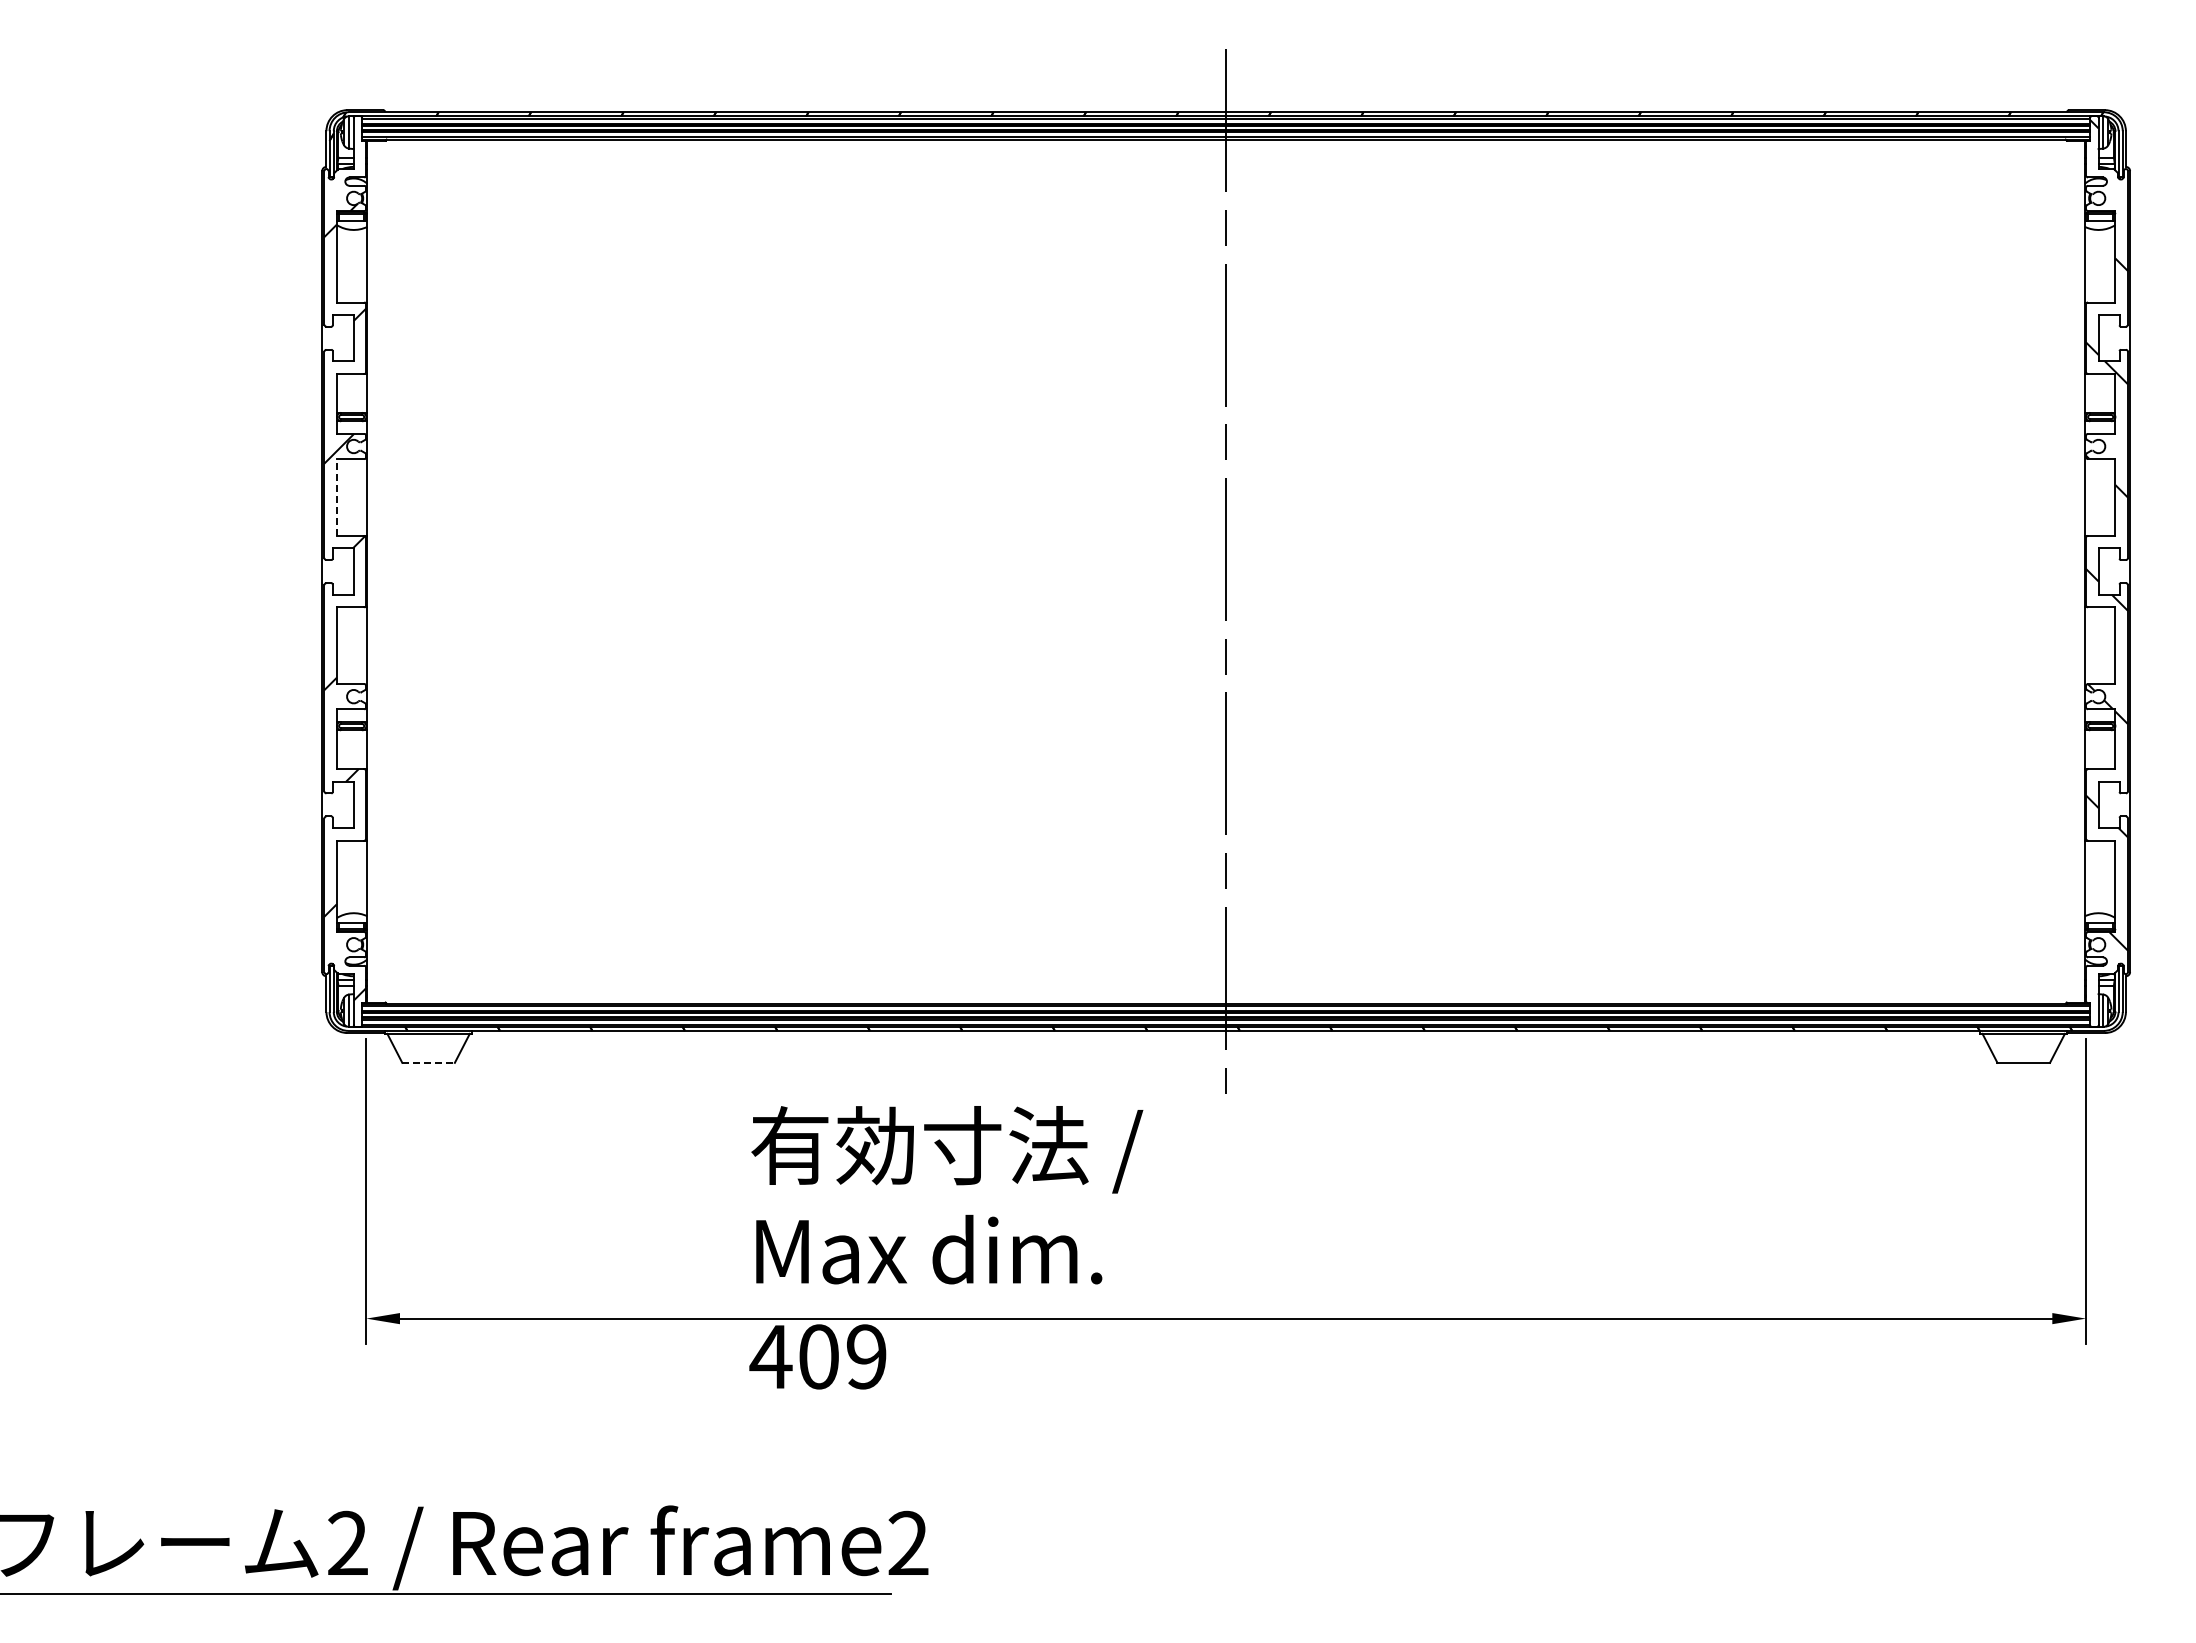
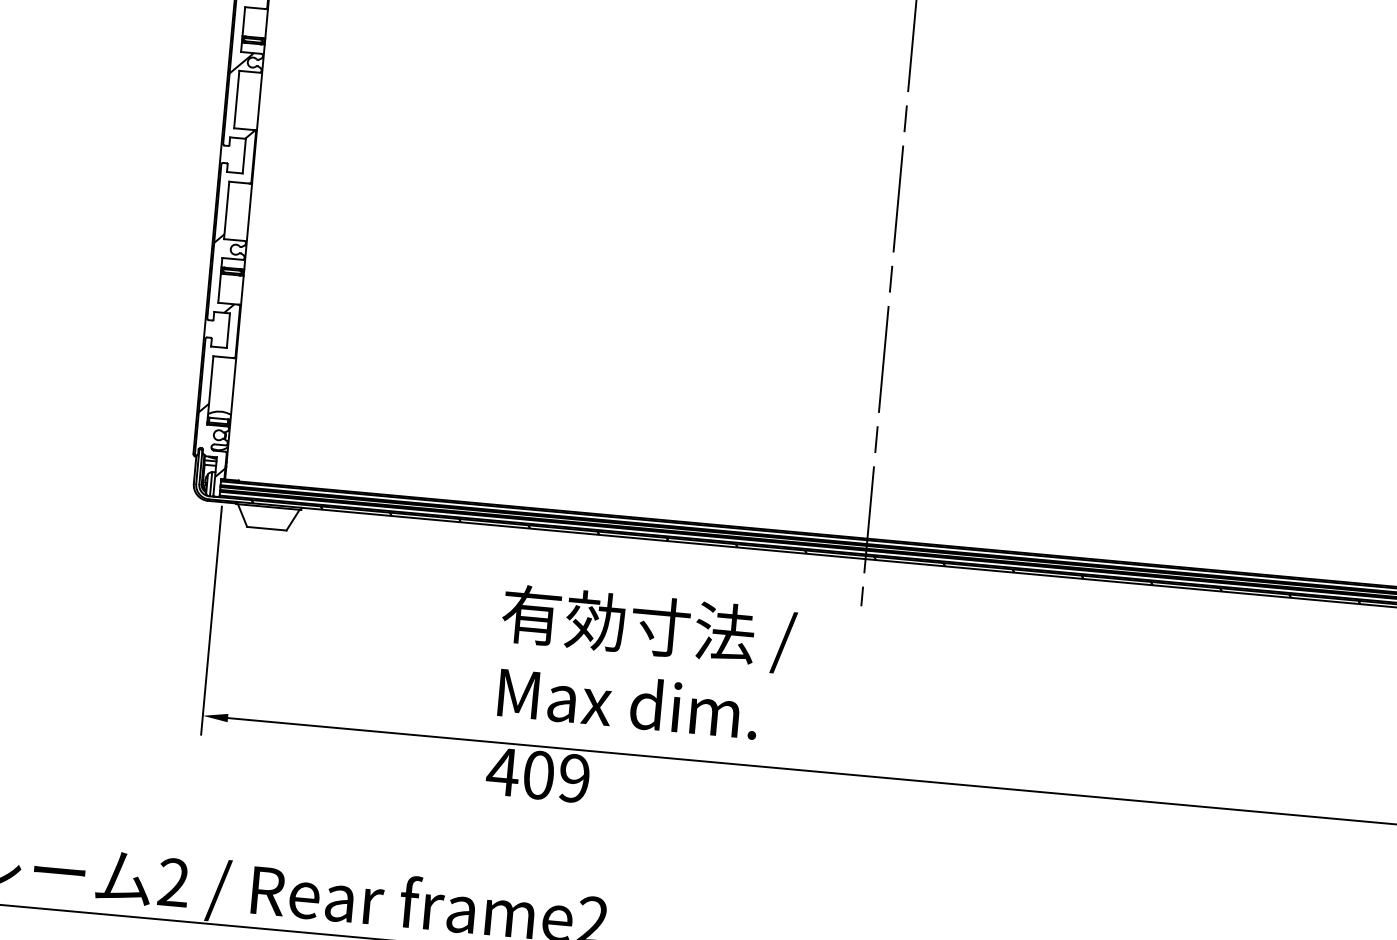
line: (336, 496) -> (236, 98), dashed -> solid
line: (429, 1062) -> (267, 528), dashed -> solid

